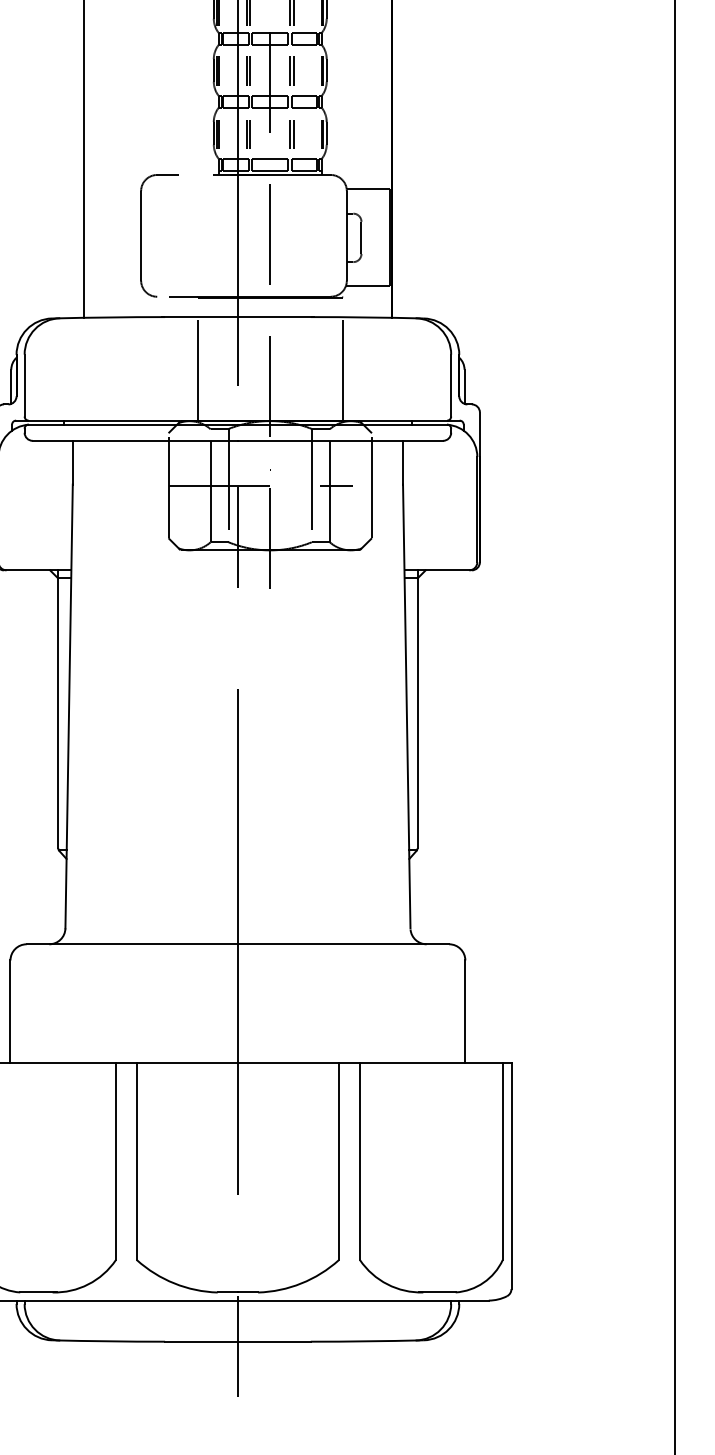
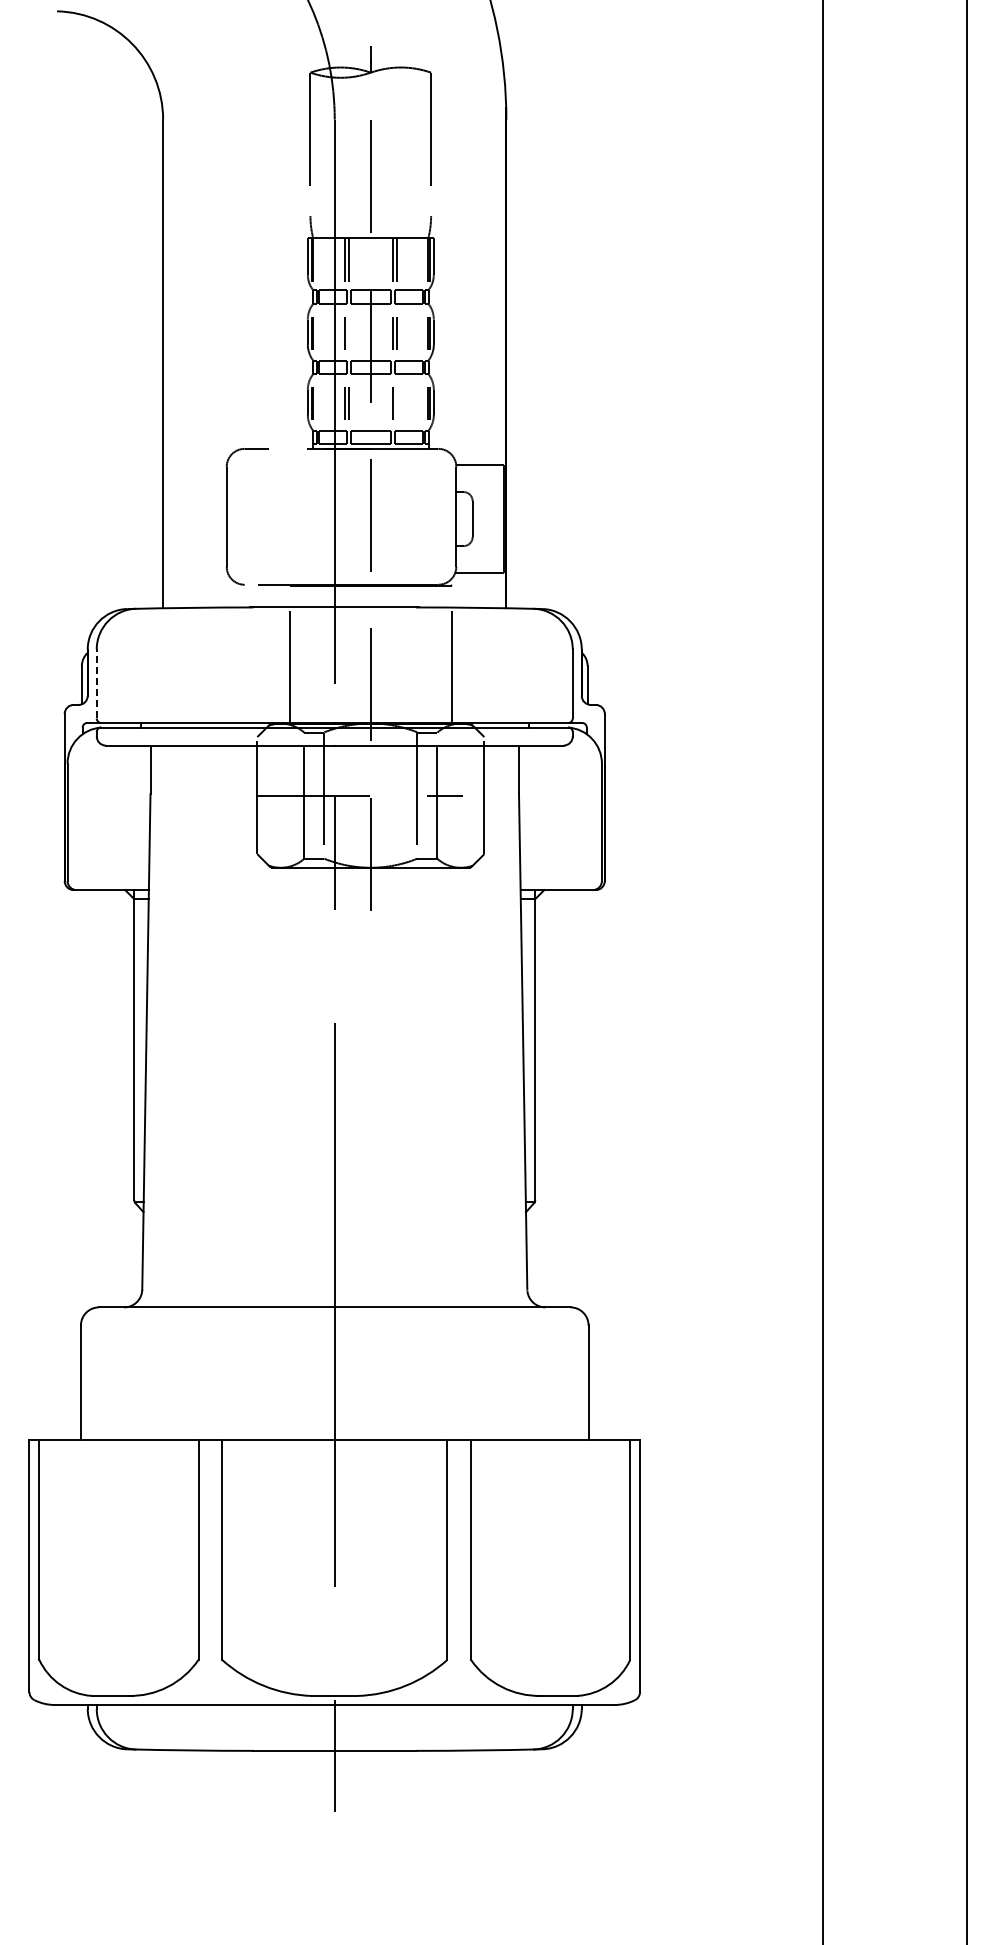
line: (250, 70) -> (348, 332), removed
line: (293, 134) -> (396, 403), removed
line: (24, 385) -> (96, 683), solid -> dashed

